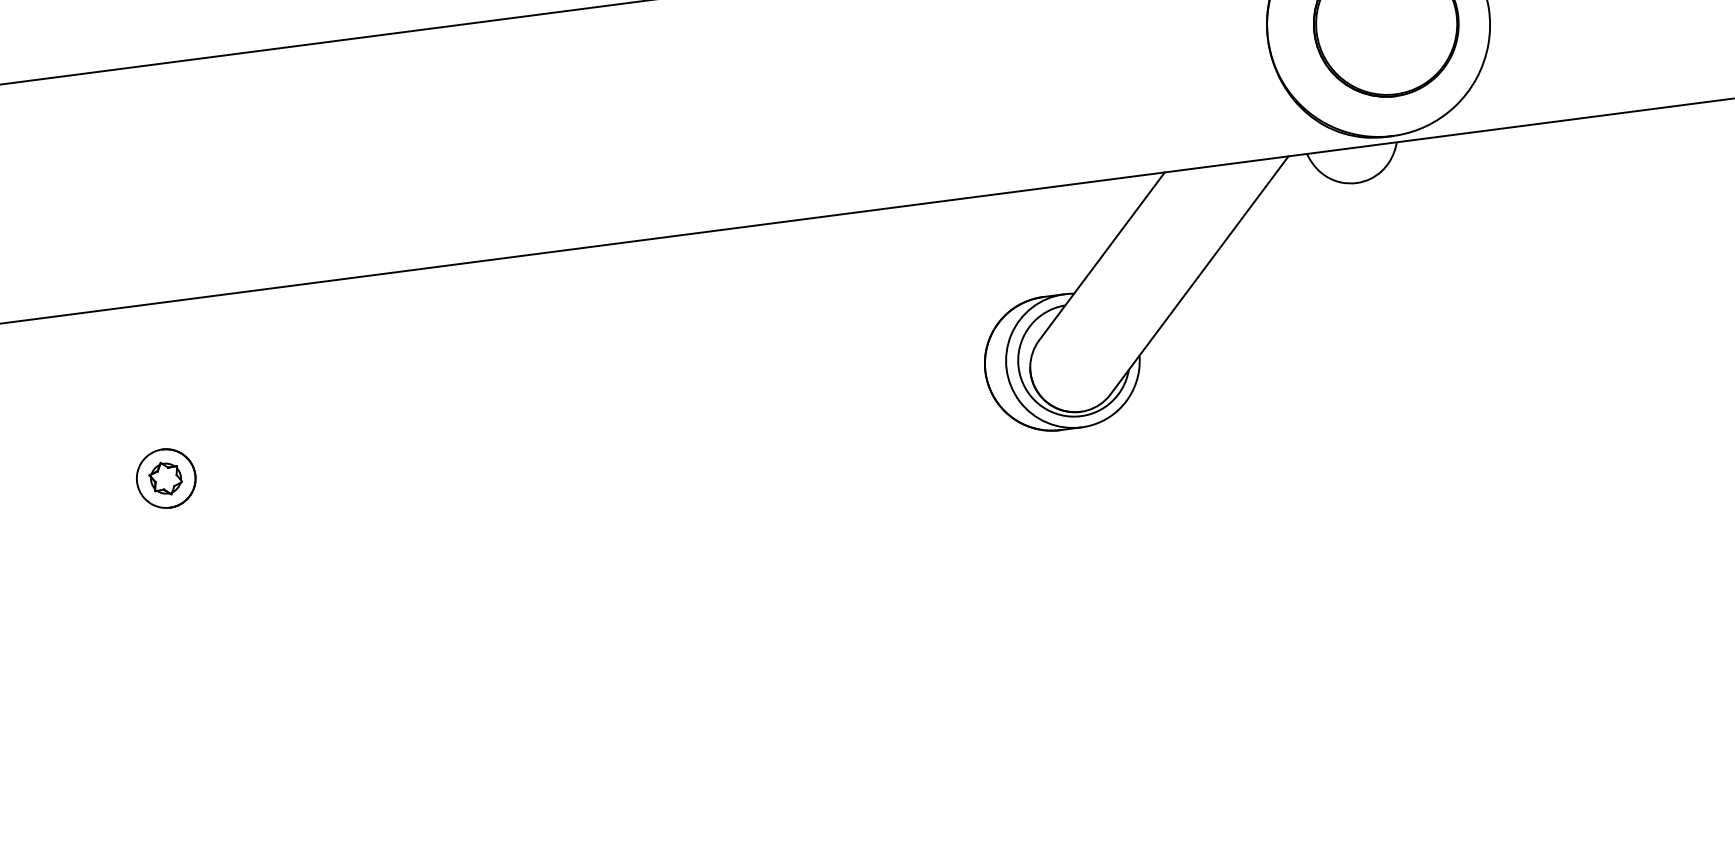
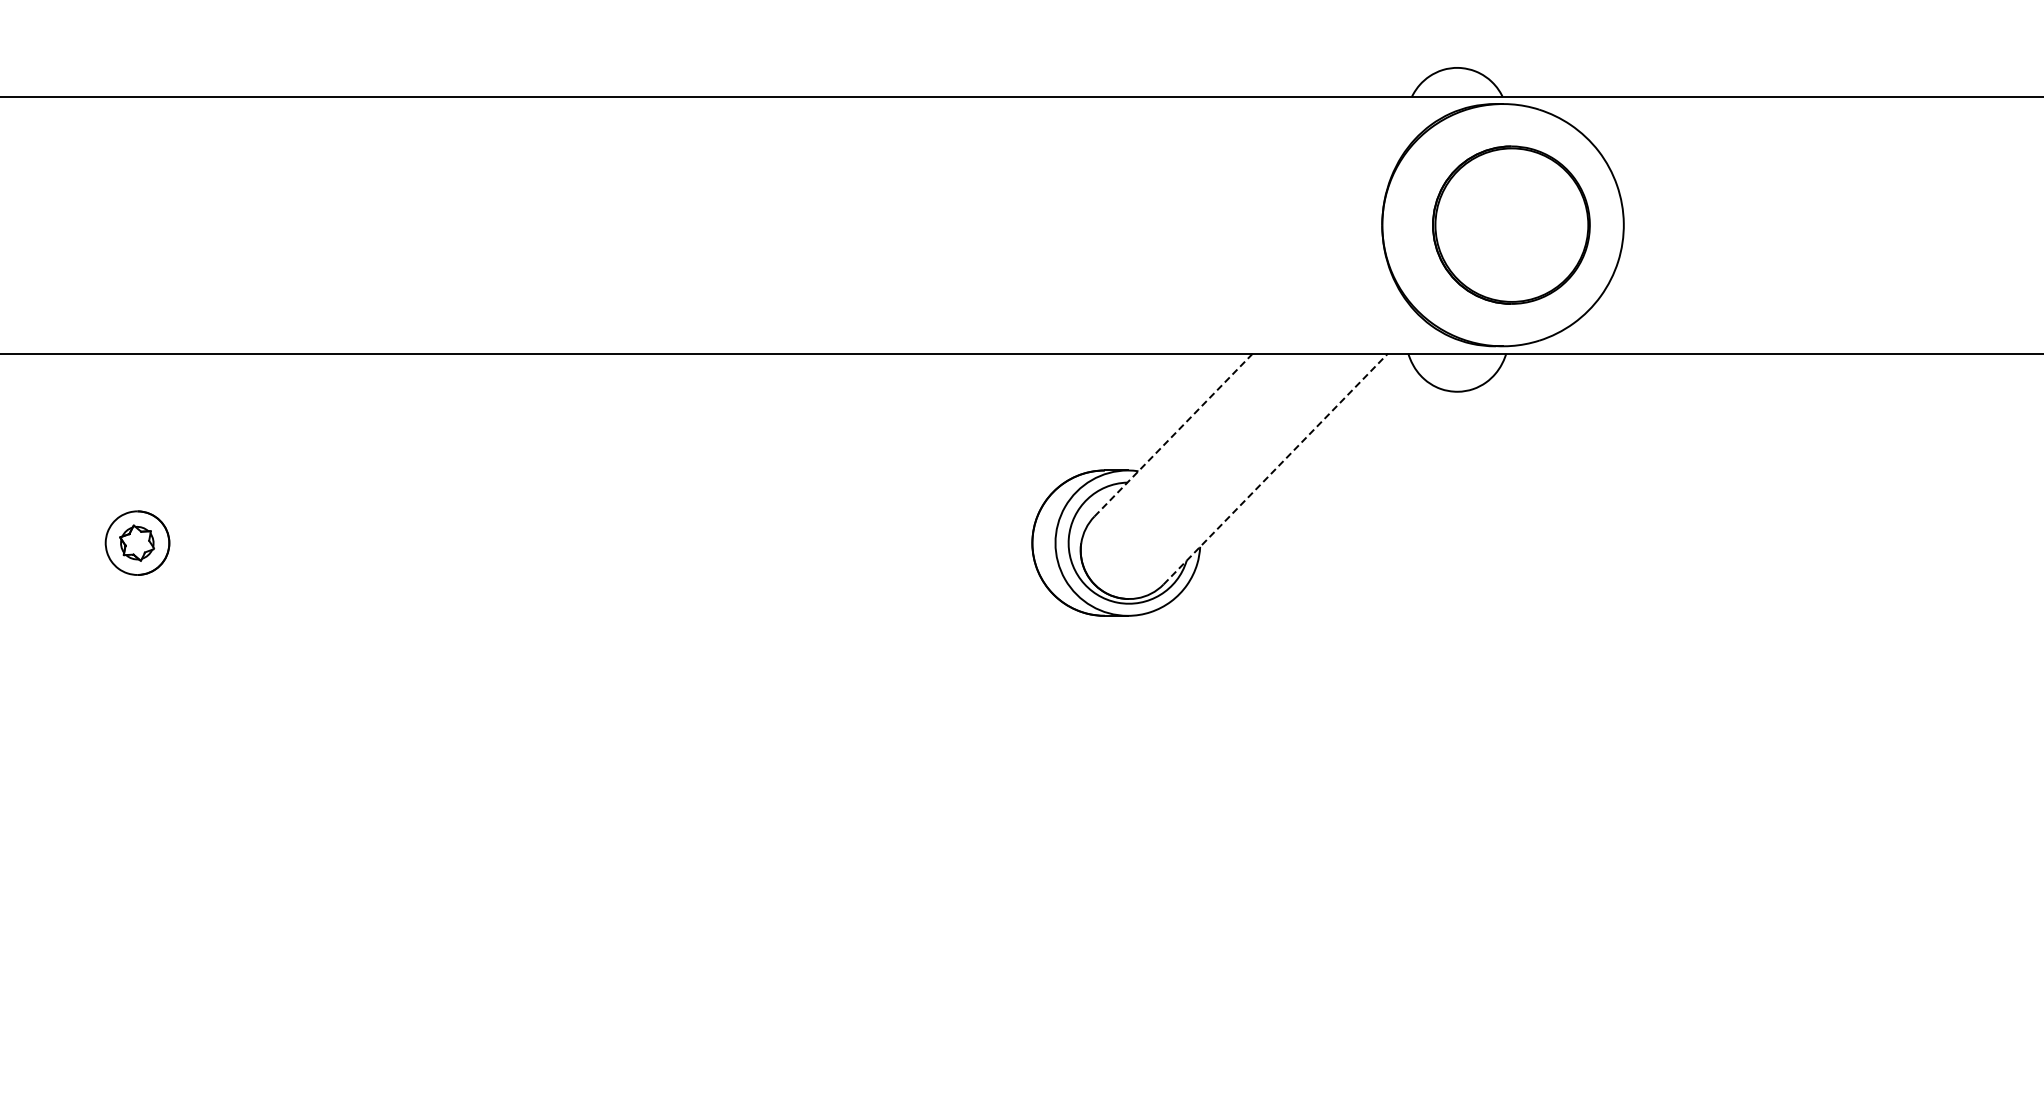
line: (1101, 256) -> (1173, 435), solid -> dashed
line: (1199, 275) -> (1275, 469), solid -> dashed

